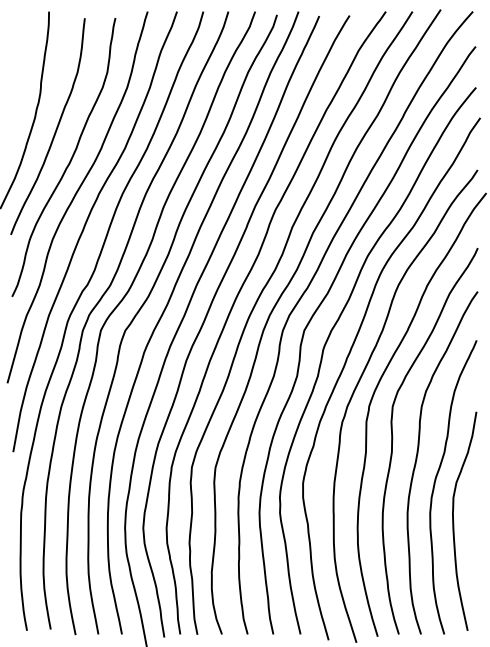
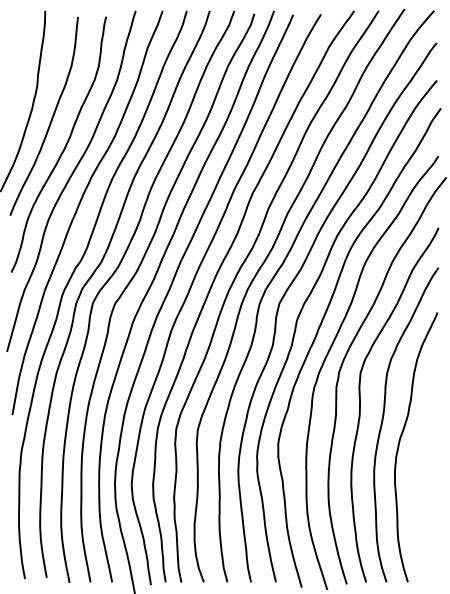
curve: (453, 521) -> (416, 478), removed

